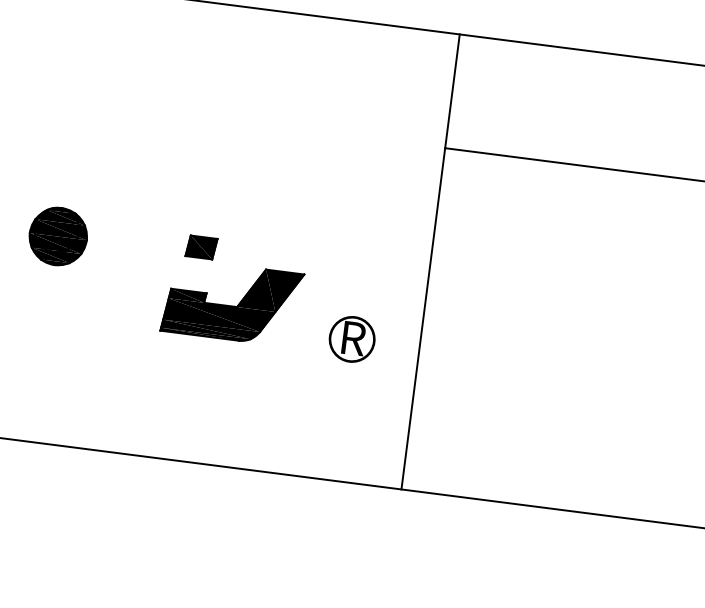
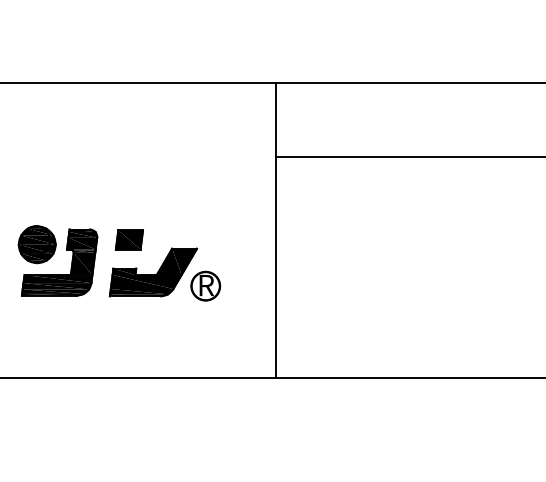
part: (200, 246) -> (128, 239), size x1.43
part: (107, 270) -> (71, 262), added
part: (351, 338) -> (205, 285), moved

